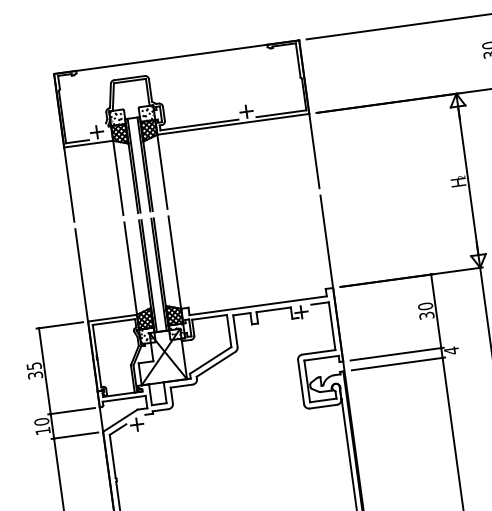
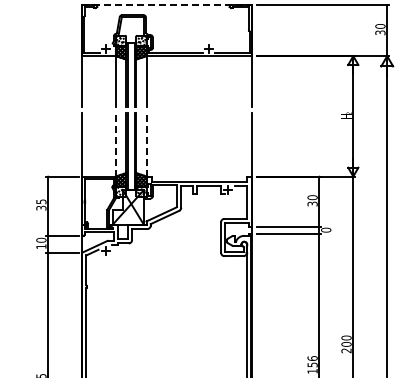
line: (176, 57) -> (166, 5), solid -> dashed
line: (174, 262) -> (146, 144), solid -> dashed
line: (129, 268) -> (115, 144), solid -> dashed
text: (451, 349) -> (326, 229), 4 -> 0

